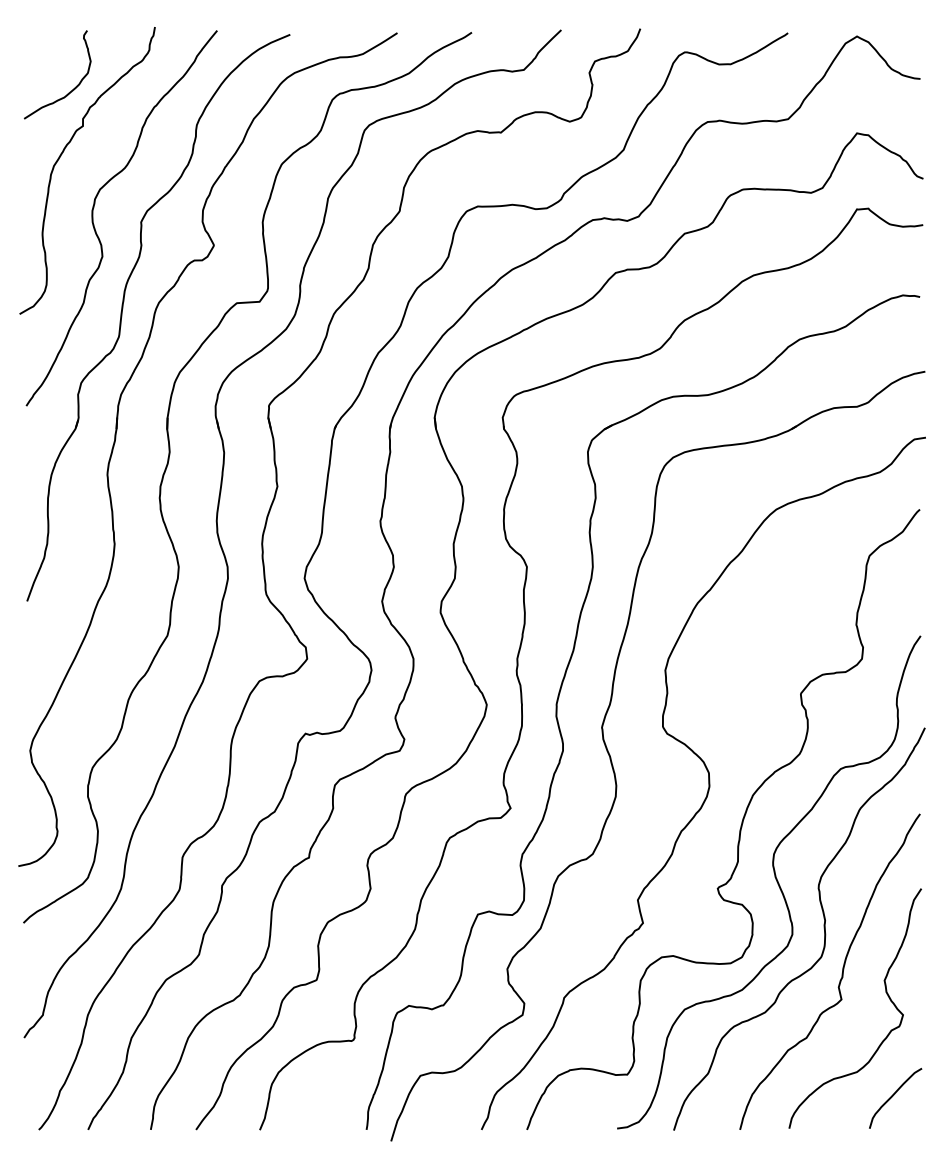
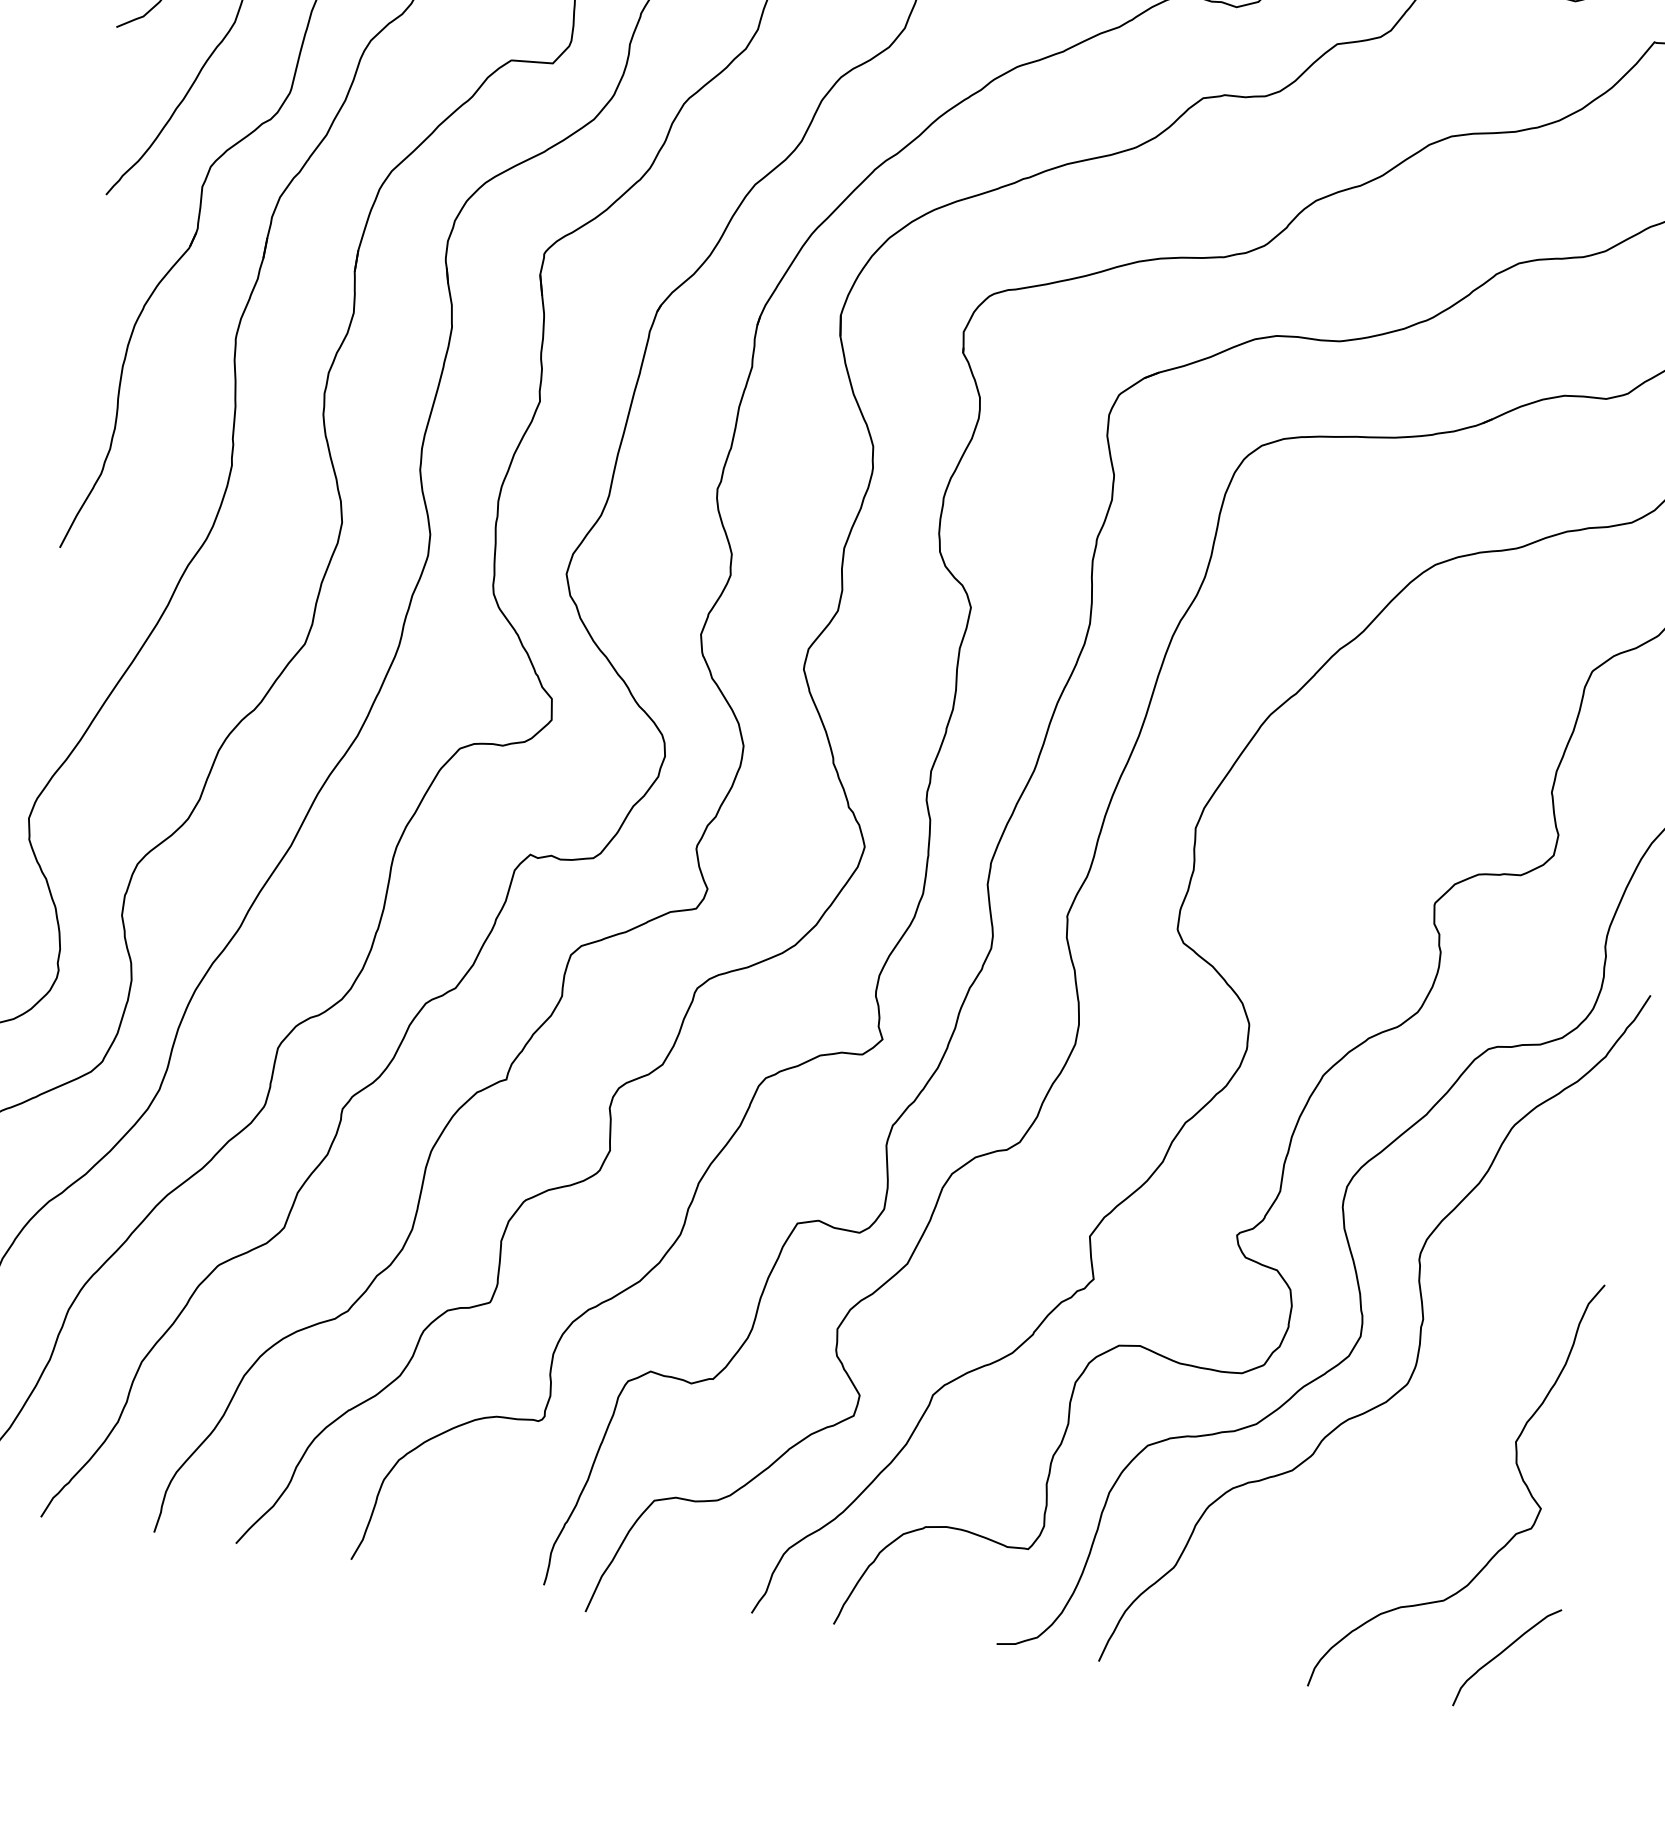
curve: (841, 973) -> (1439, 1418), removed

